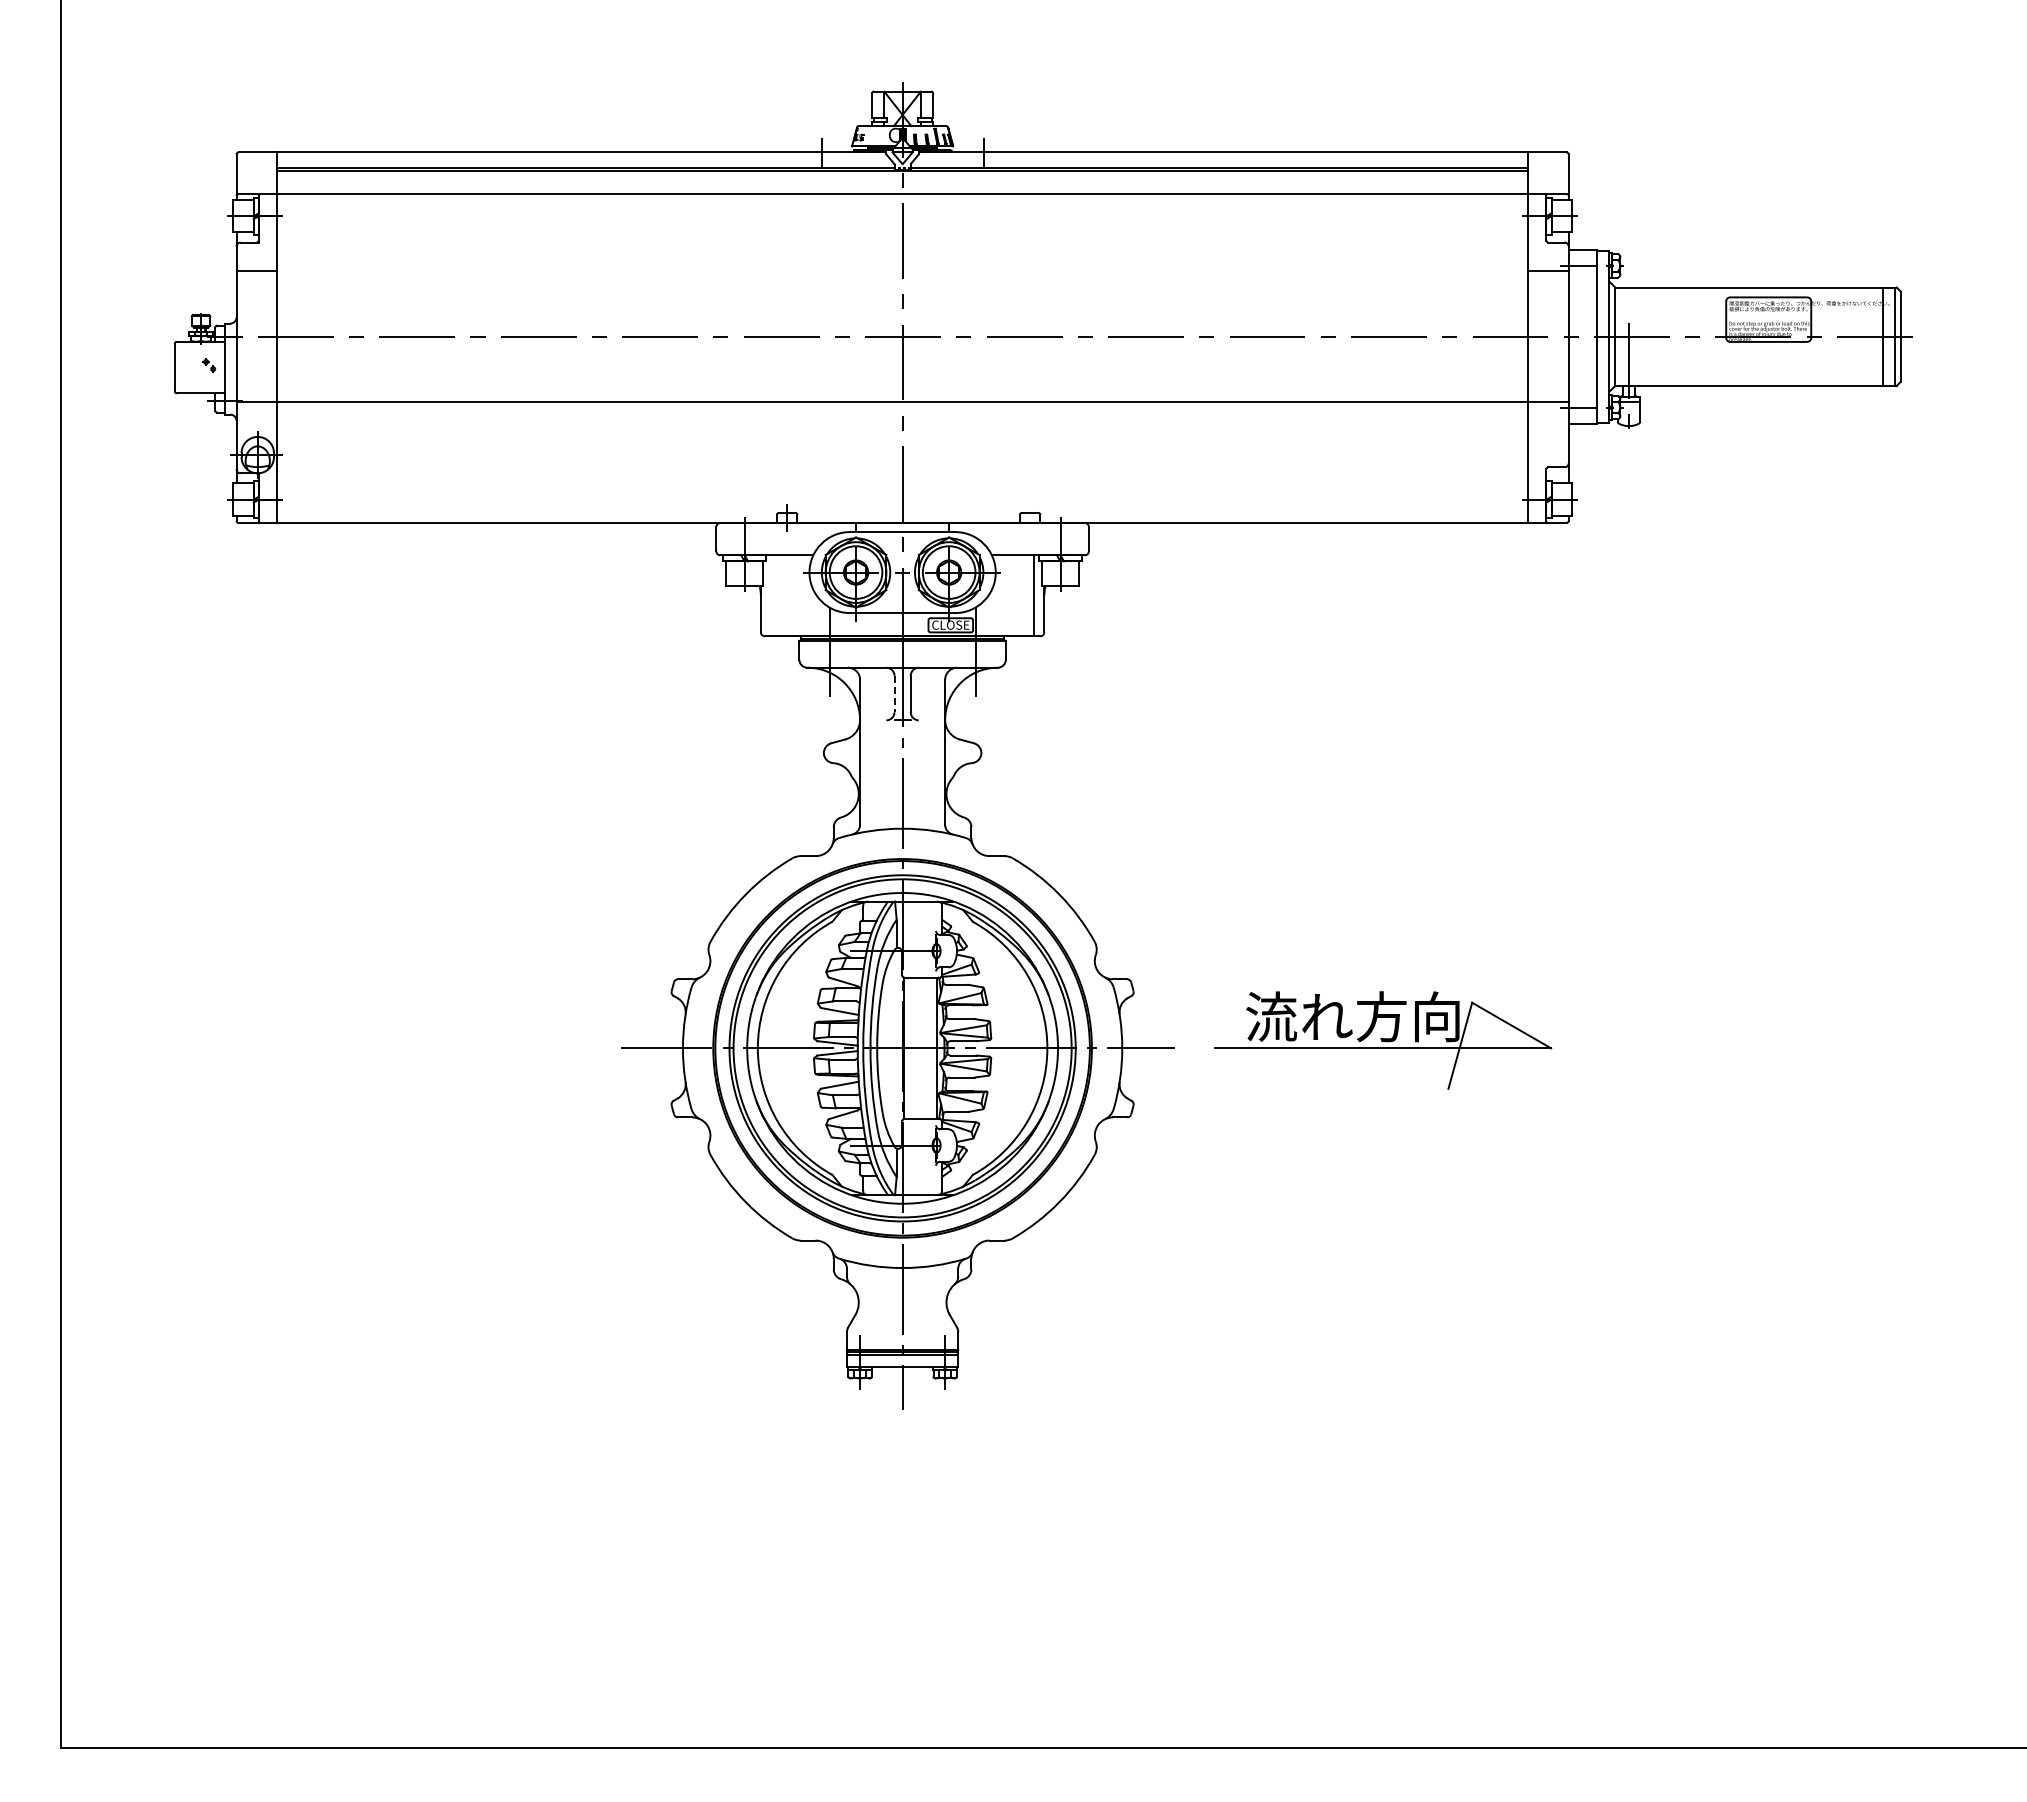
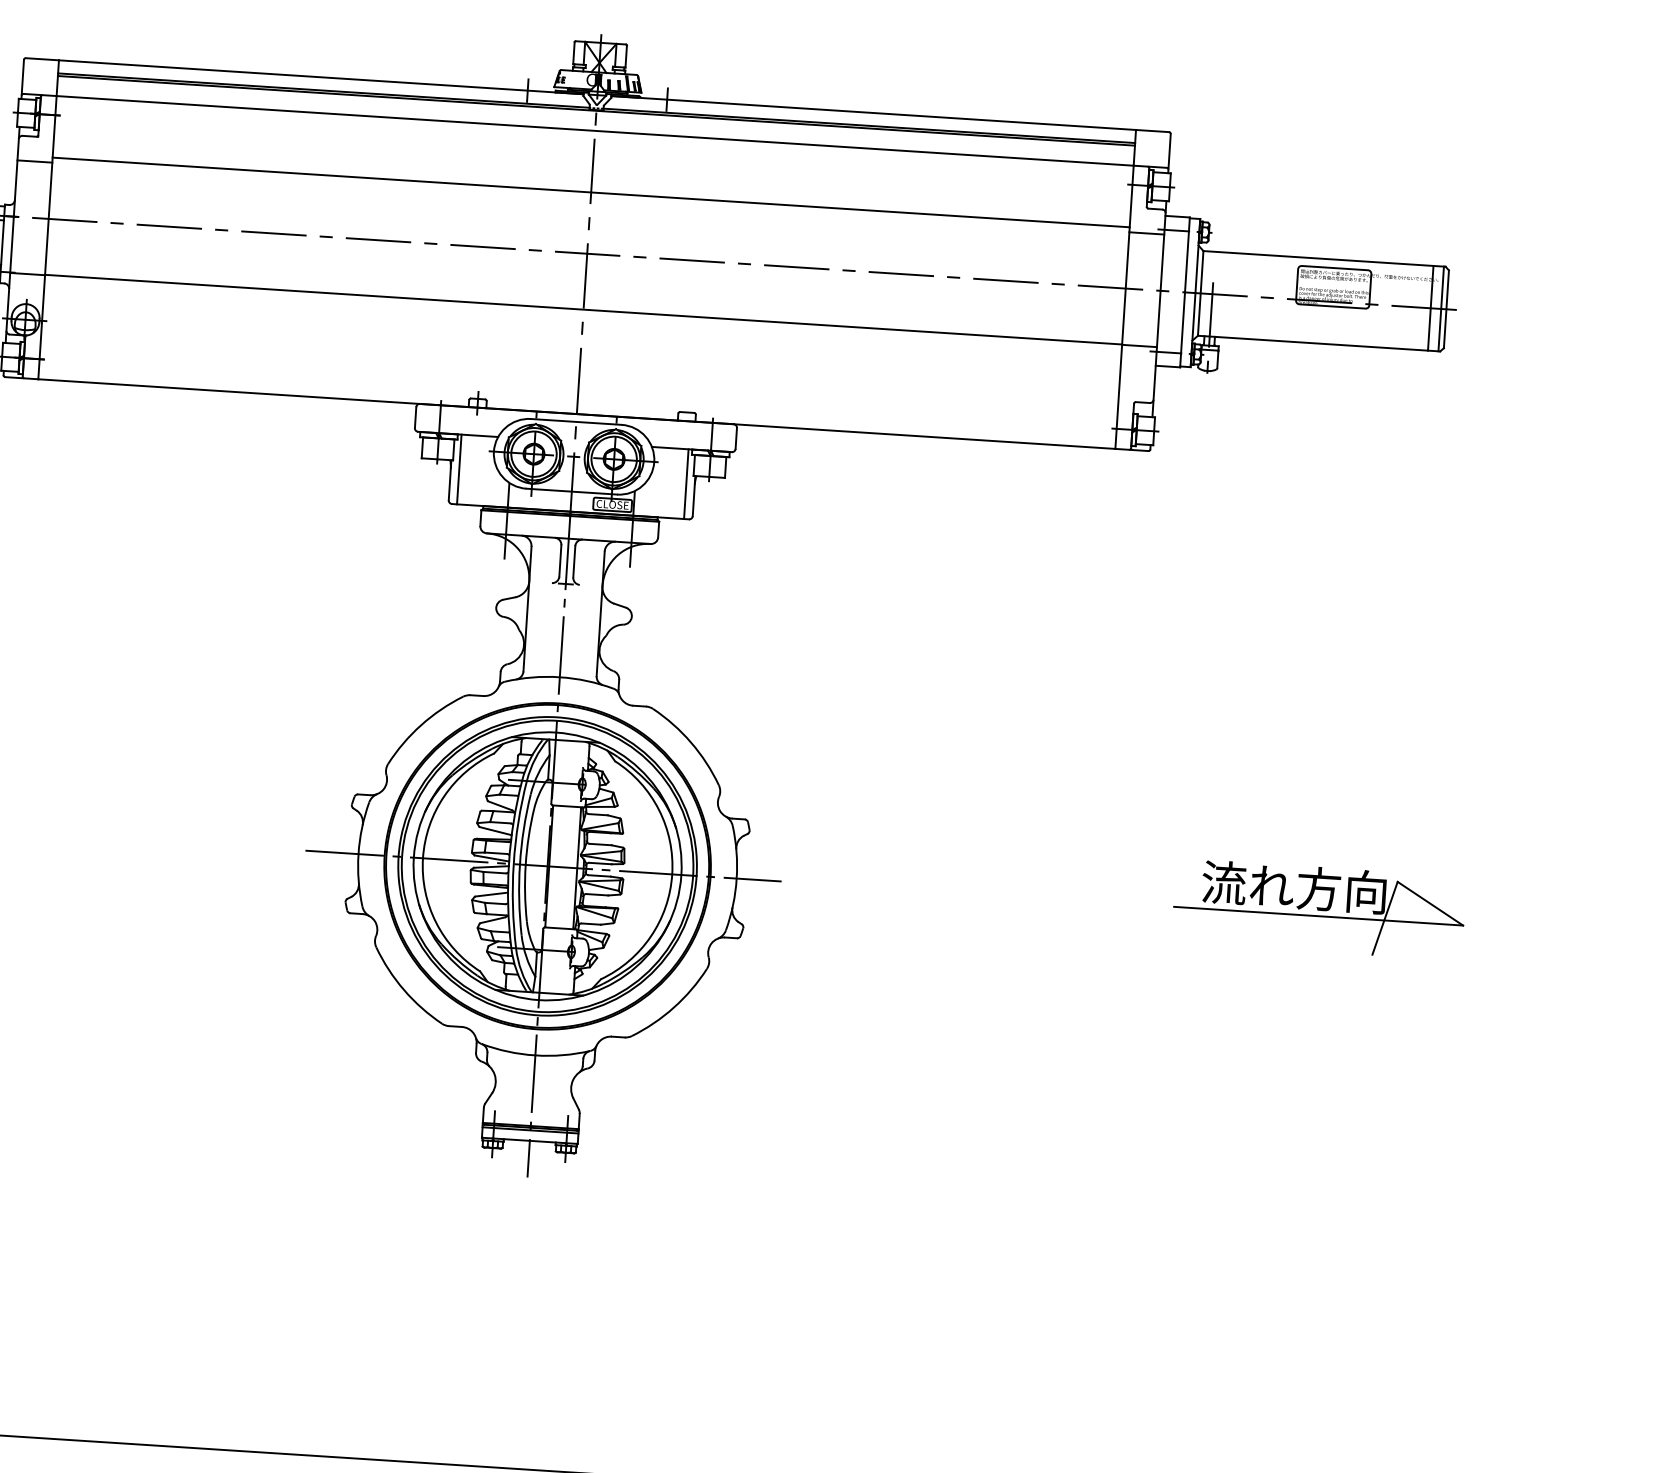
line: (902, 265) -> (591, 192), added
line: (770, 595) -> (459, 469), added
line: (894, 694) -> (560, 561), dashed -> solid
part: (1383, 1040) -> (1319, 909), moved

